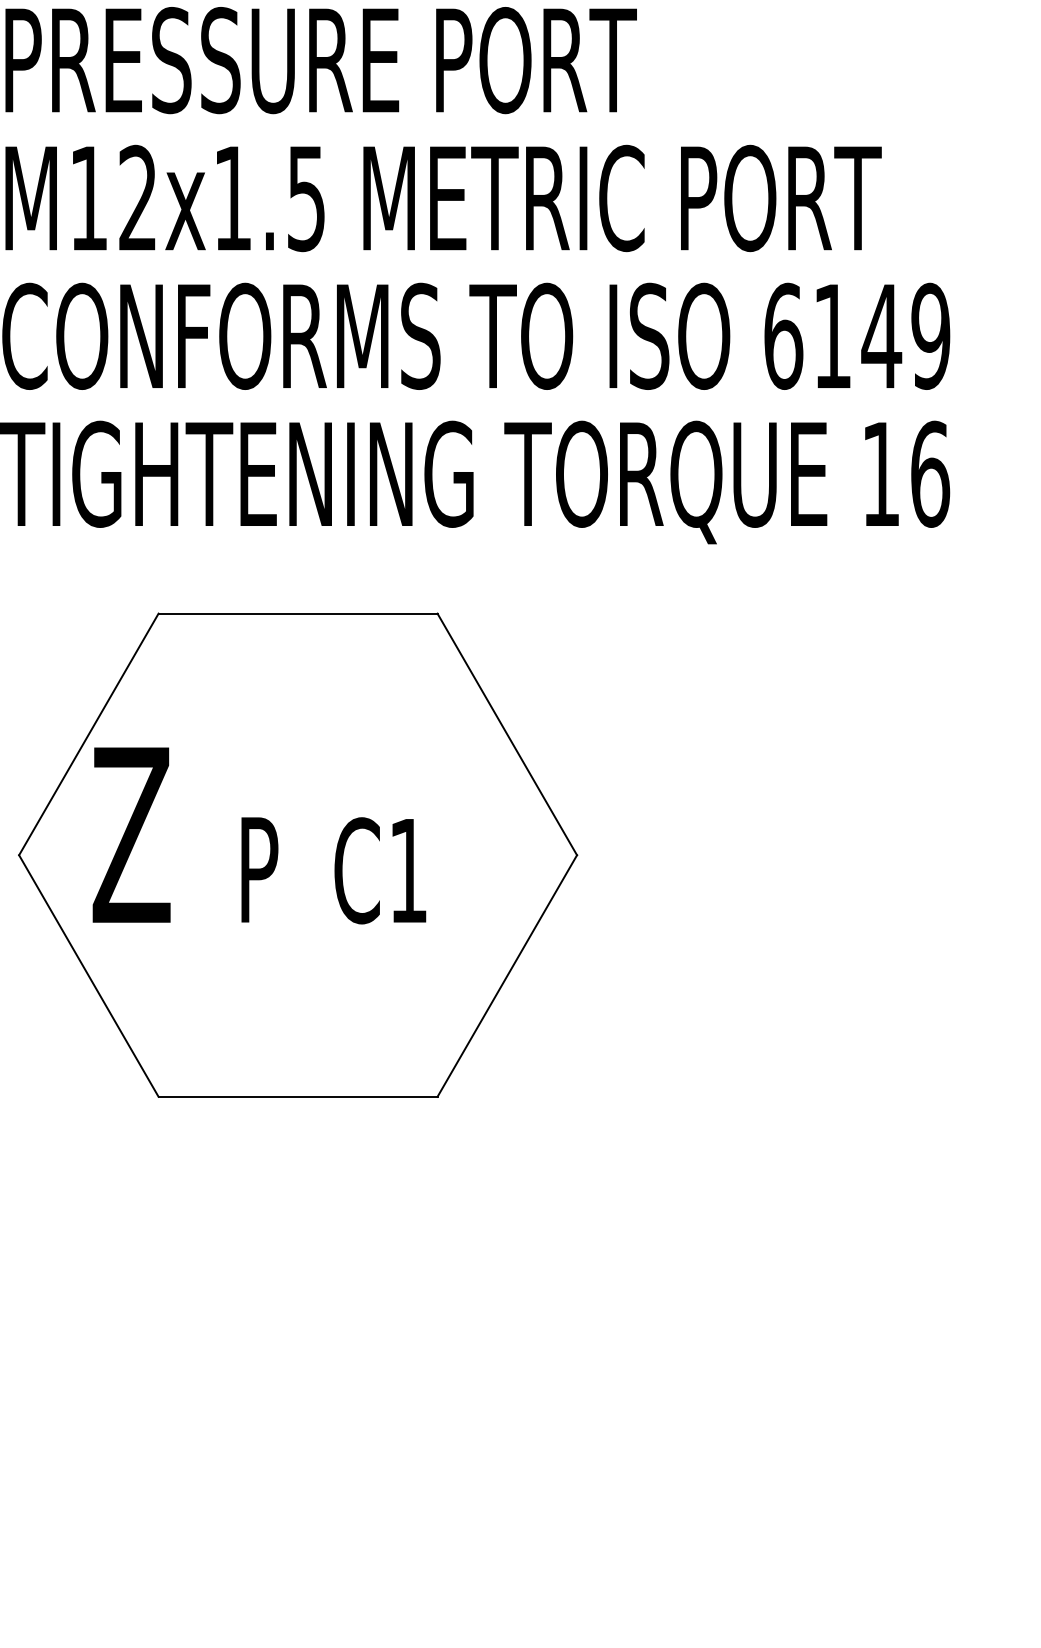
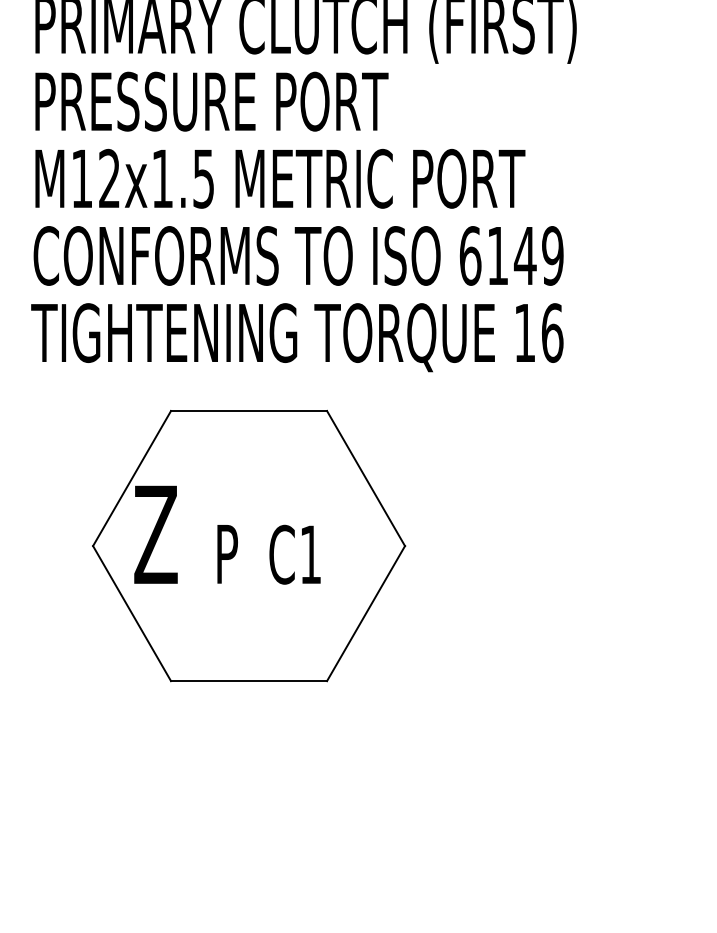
part: (298, 856) -> (249, 546), moved

